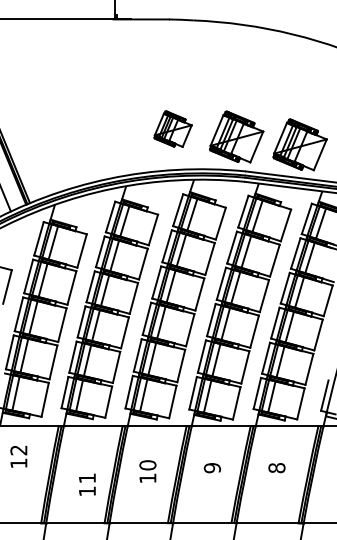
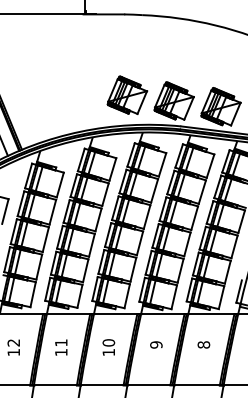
part: (172, 128) -> (126, 94), size x1.43
text: (18, 456) -> (13, 347), moved
text: (87, 484) -> (61, 347), moved

